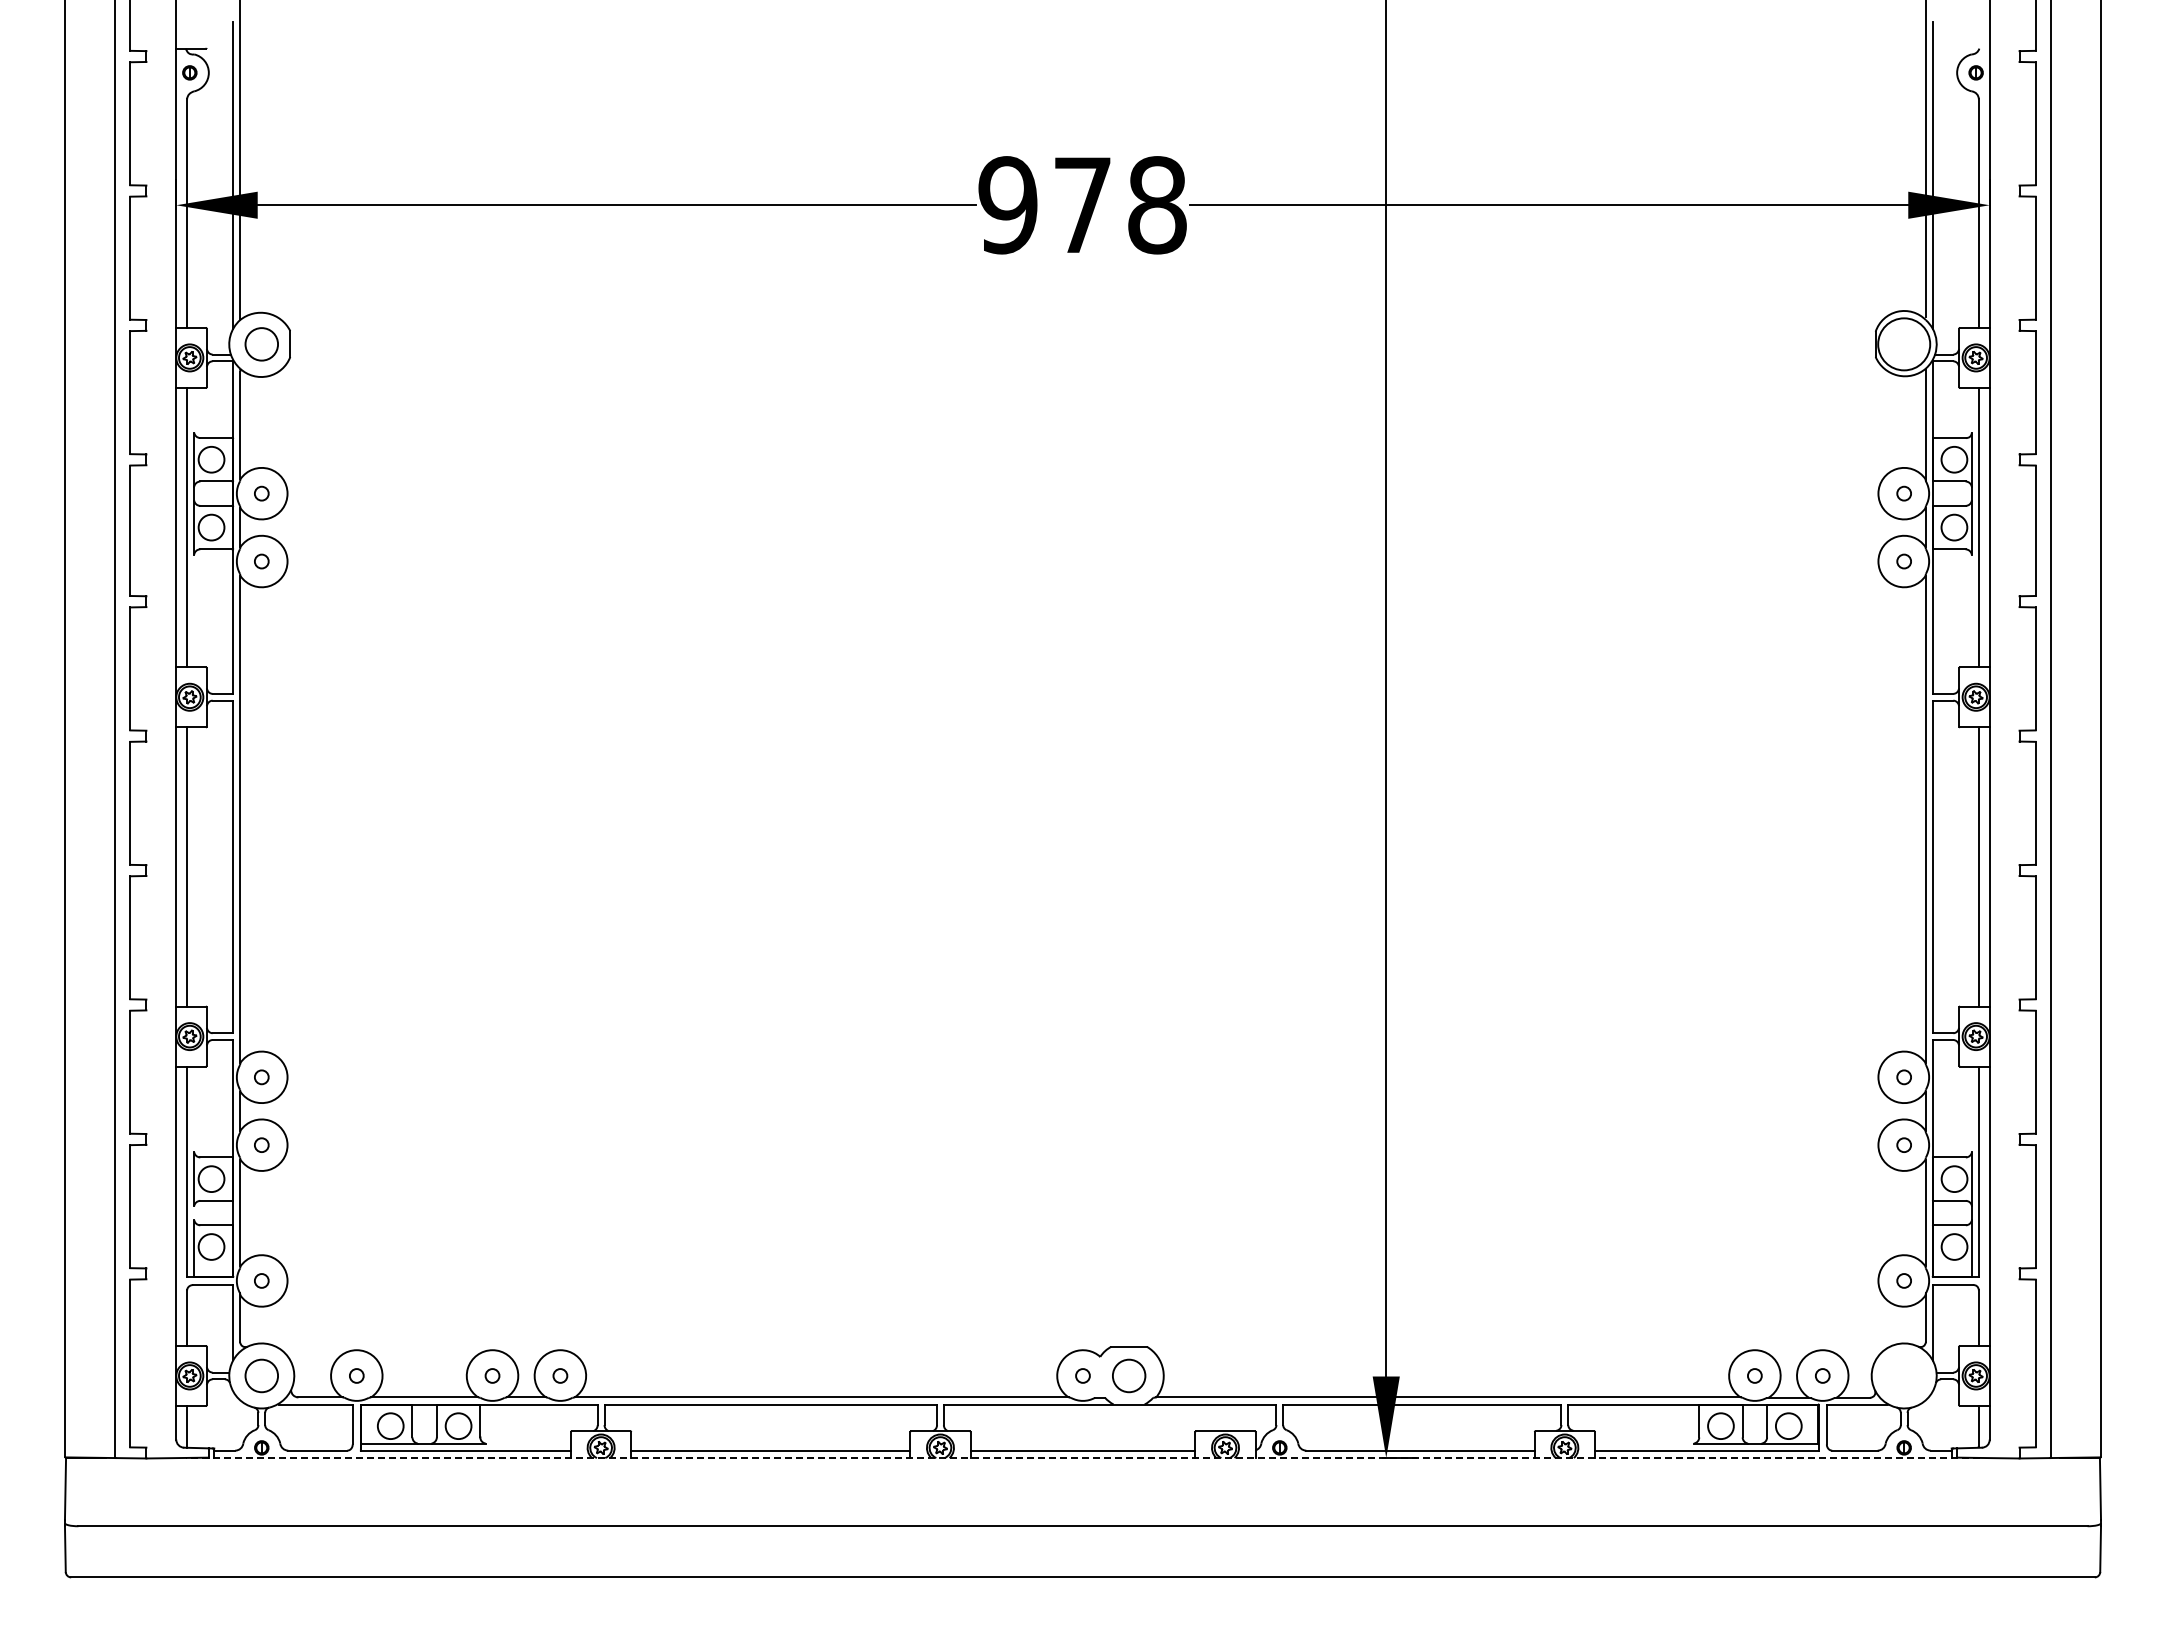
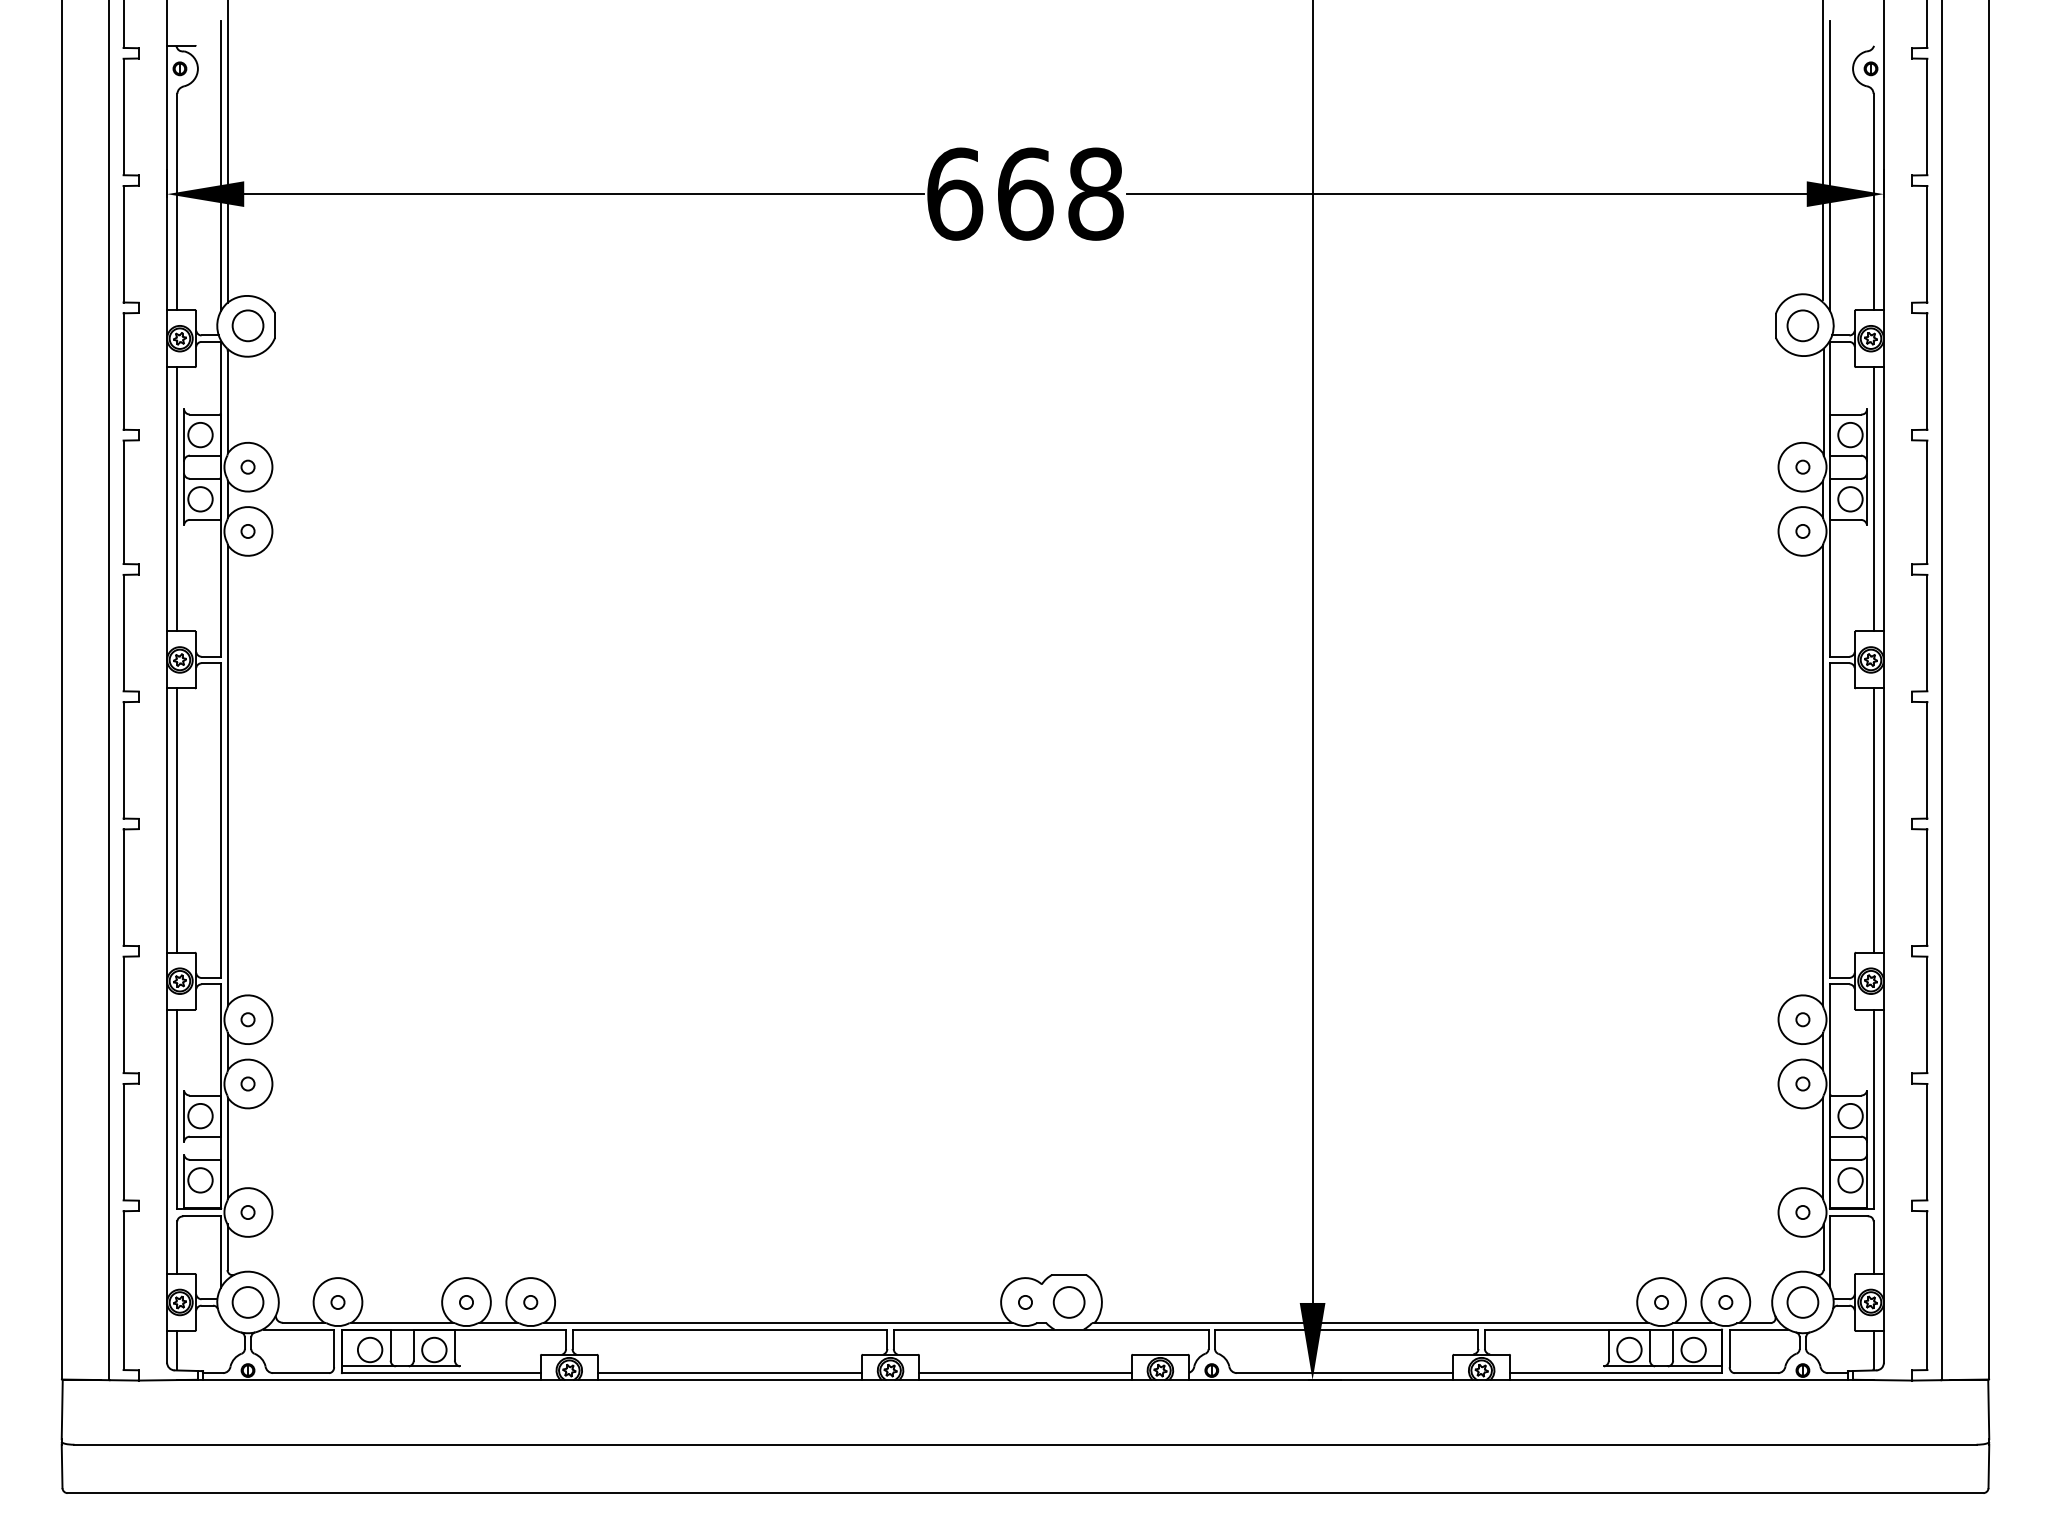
text: (1045, 205) -> (989, 194), 978 -> 668
circle: (1903, 344) -> (1802, 325), size x0.62
circle: (1904, 1375) -> (1803, 1302), added
line: (1083, 1457) -> (1025, 1379), dashed -> solid

